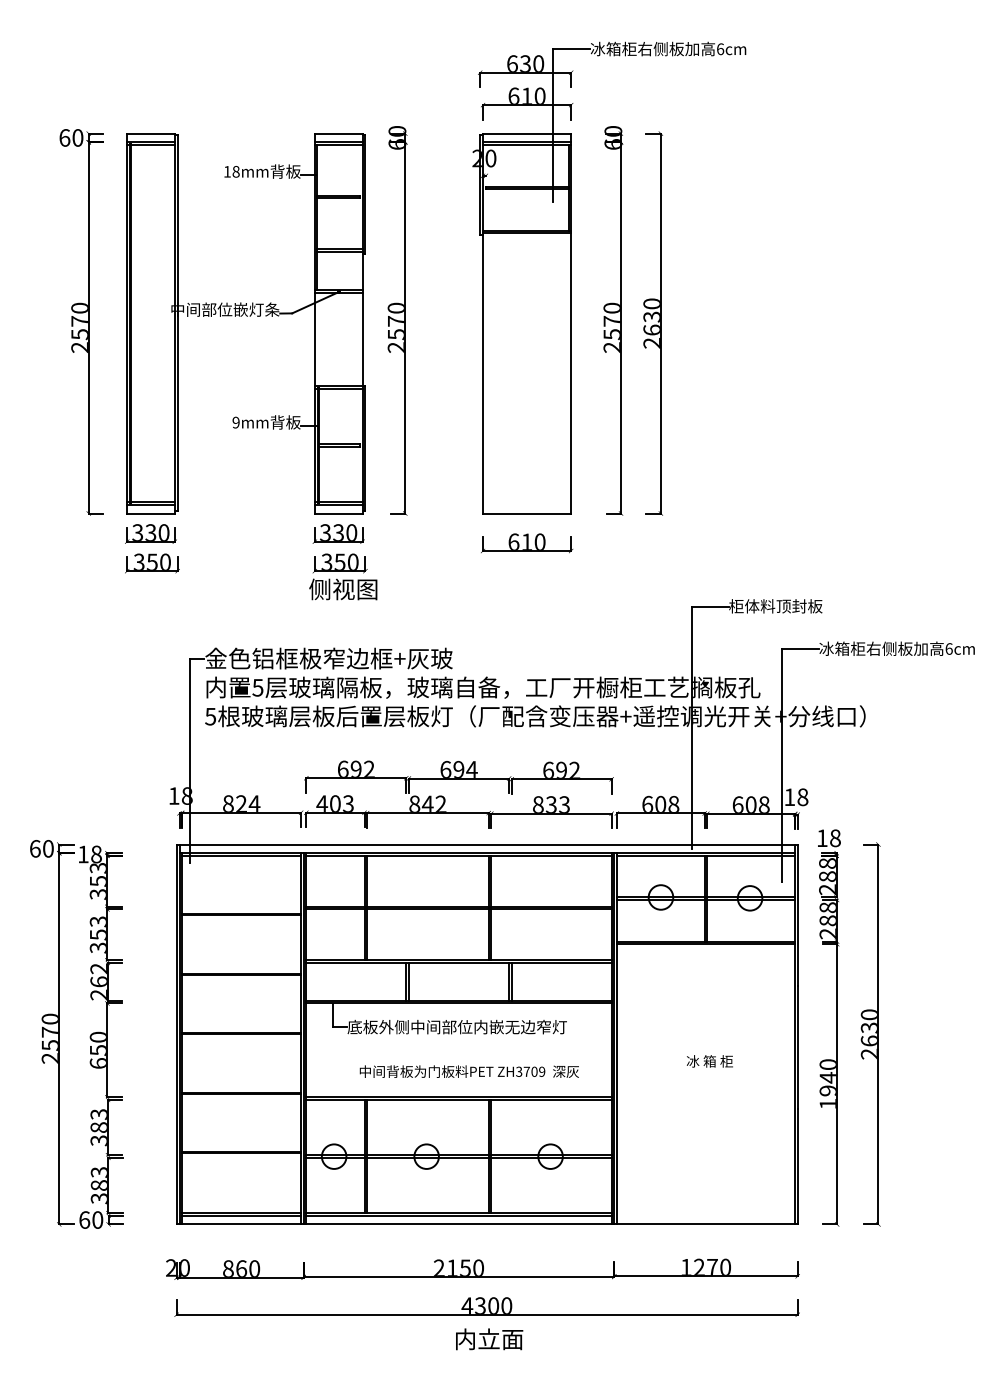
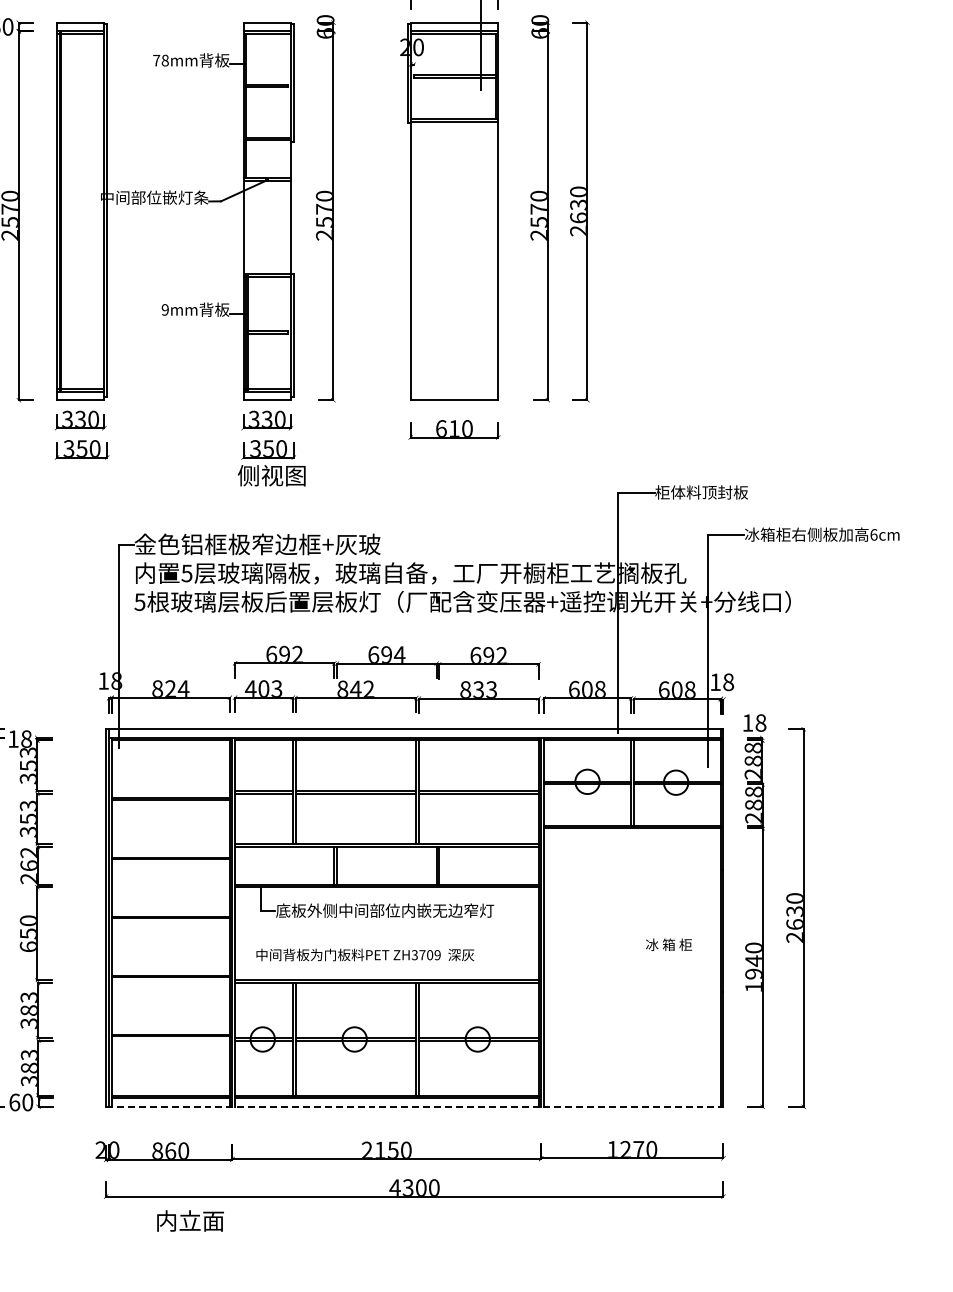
text: (226, 171) -> (155, 60), 18mm -> 78mm
text: (709, 1061) -> (668, 944), moved
text: (468, 1071) -> (364, 954), moved
line: (487, 1224) -> (415, 1106), solid -> dashed
text: (489, 1339) -> (190, 1221), moved

